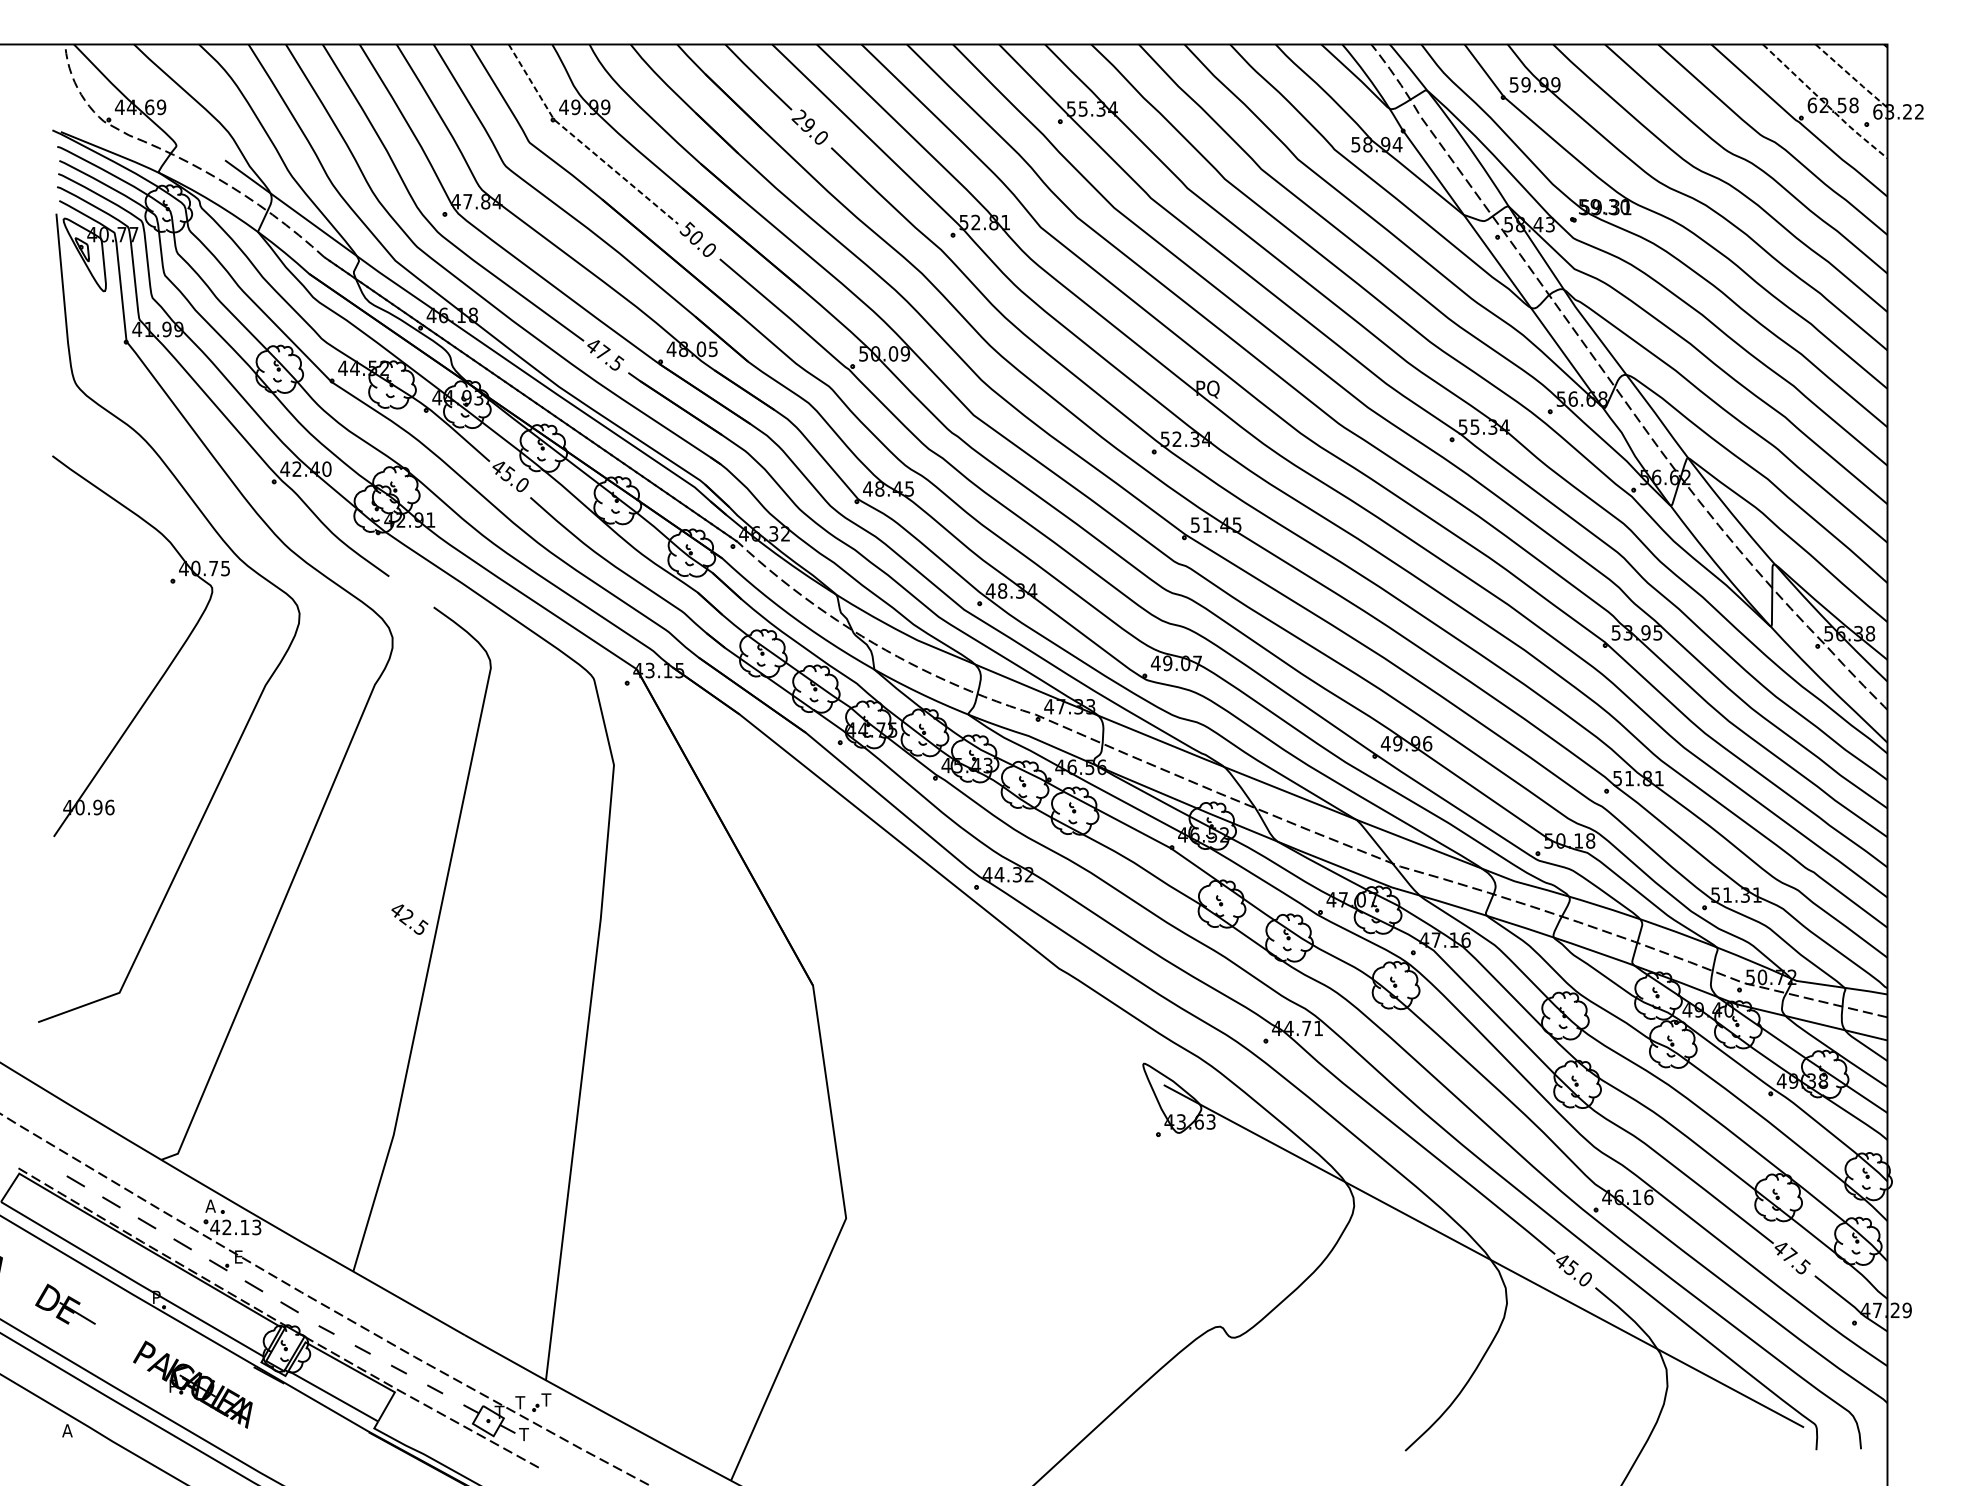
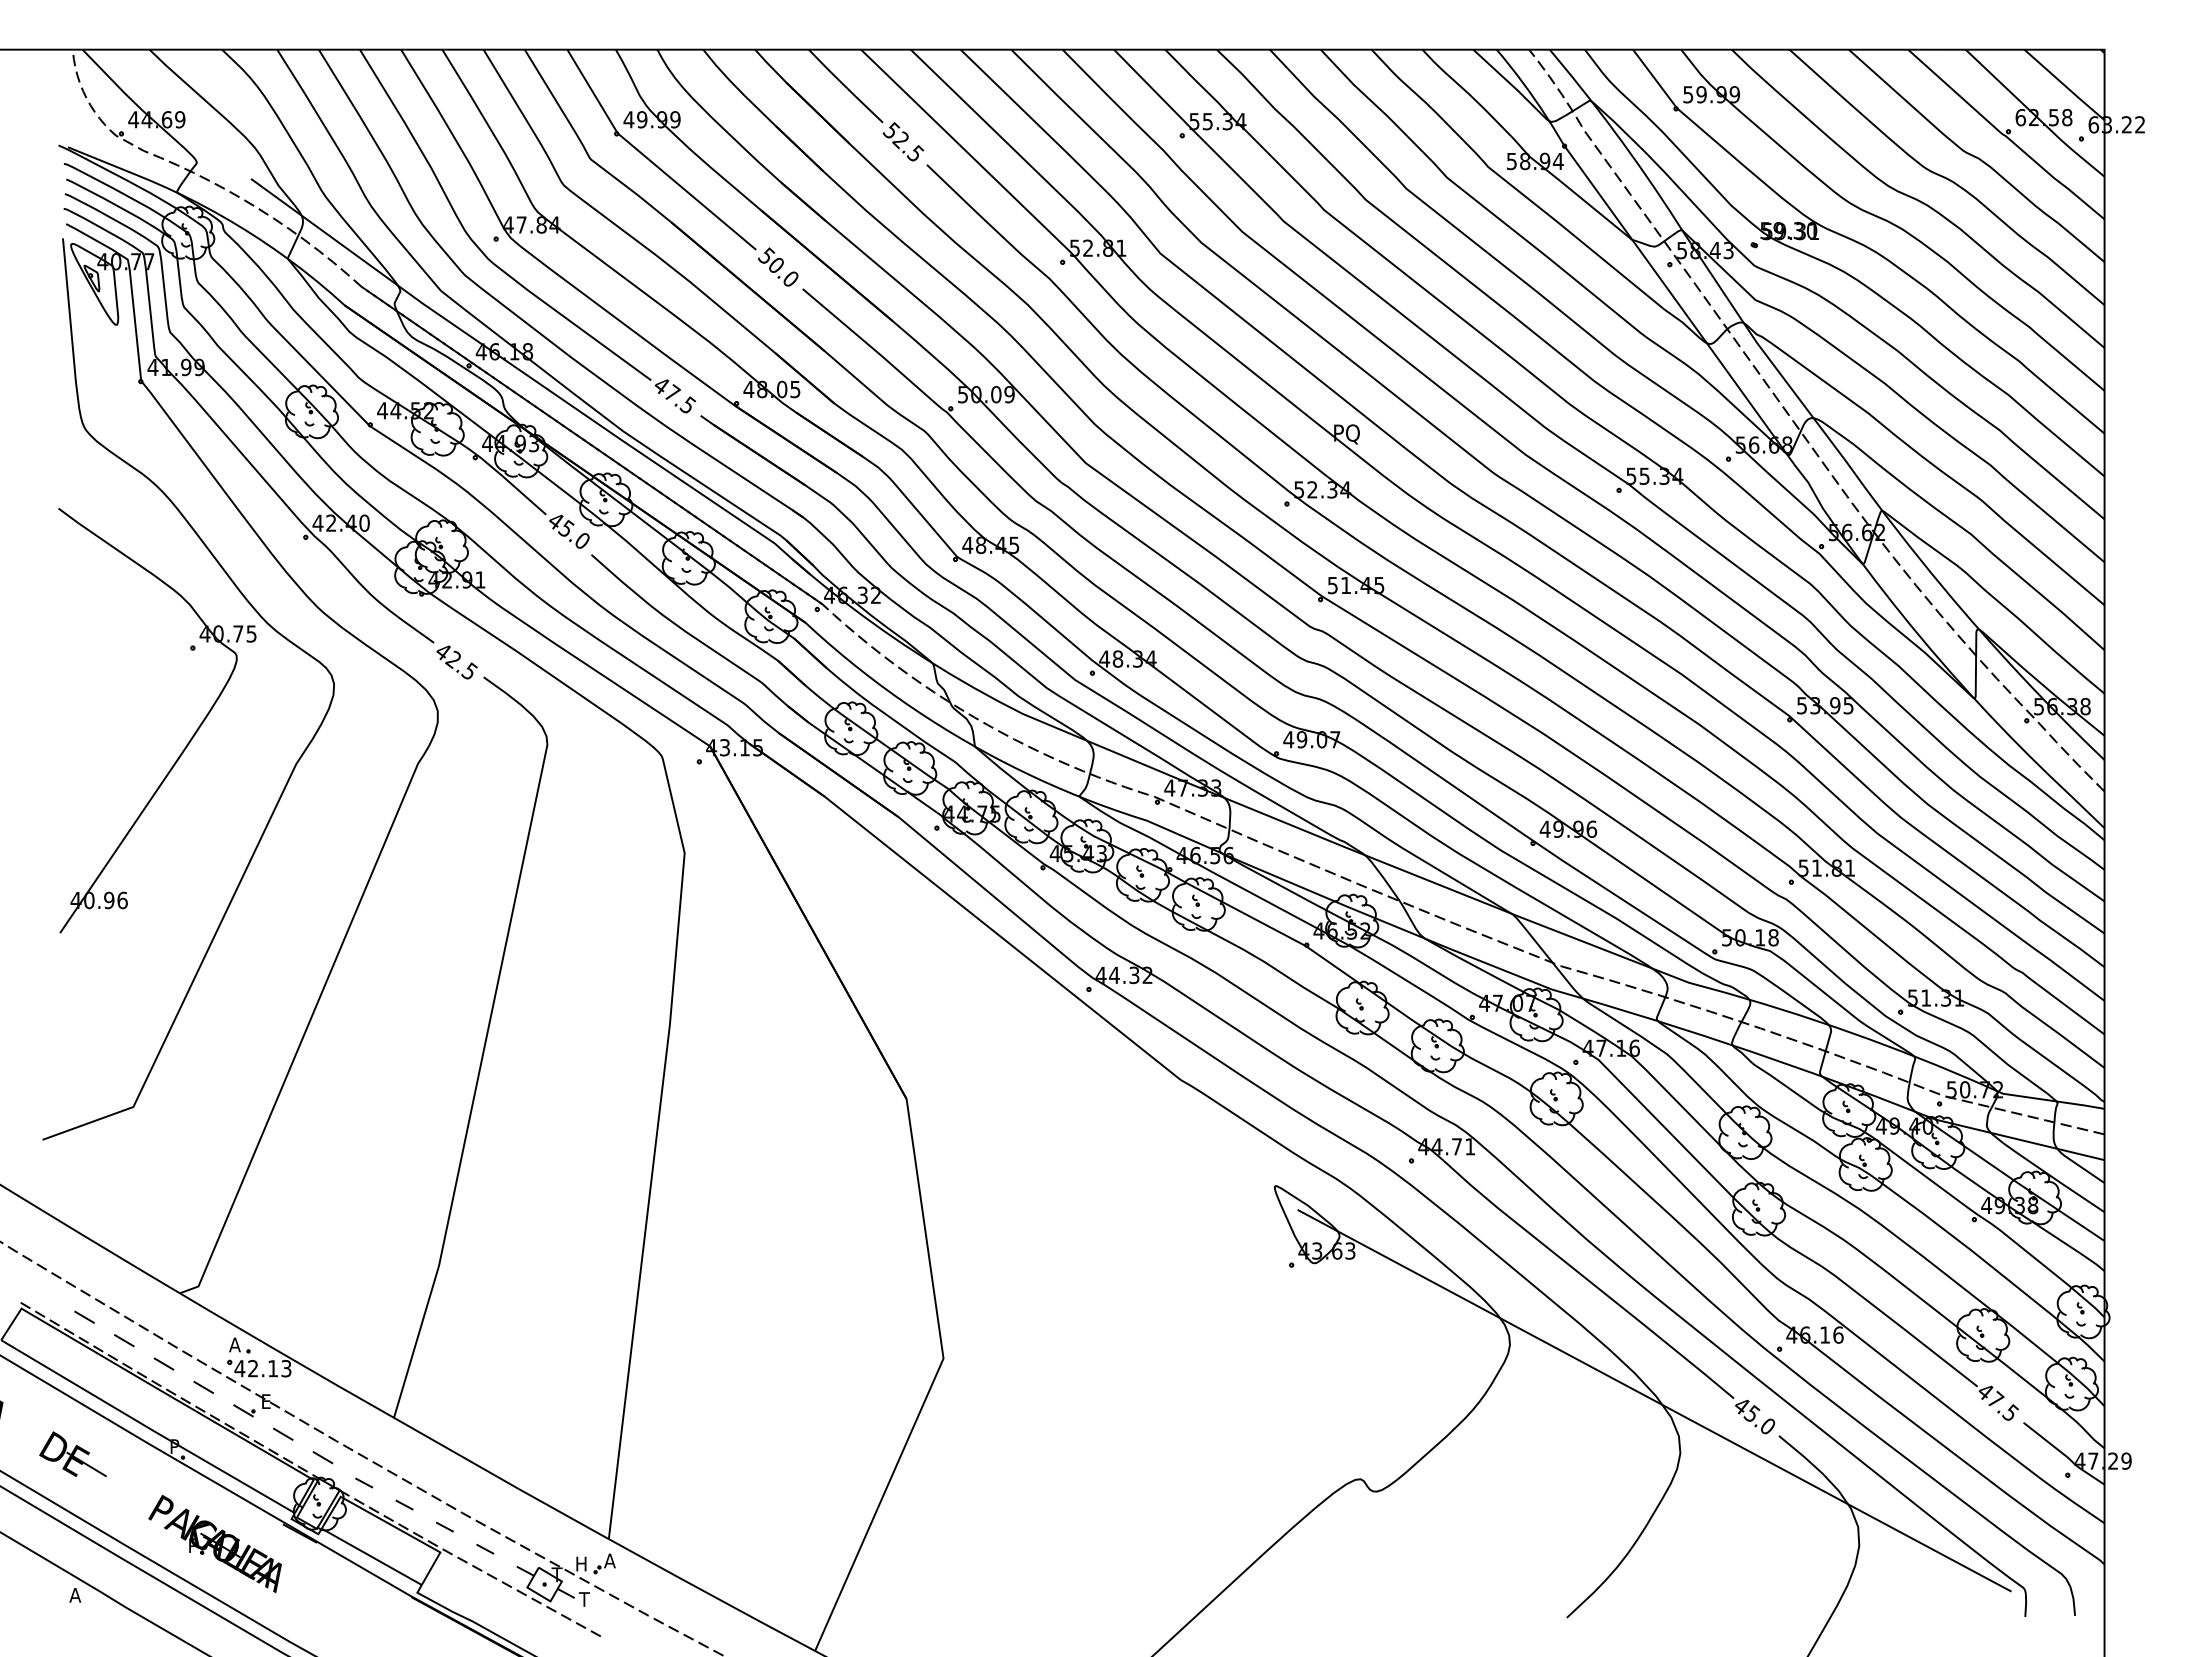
line: (1852, 76) -> (2065, 85), dashed -> solid
line: (1825, 103) -> (2035, 115), dashed -> solid
text: (810, 126) -> (903, 141), 29.0 -> 52.5
line: (582, 142) -> (649, 159), dashed -> solid
text: (409, 919) -> (456, 662), moved
text: (546, 1399) -> (609, 1560), T -> A
text: (520, 1402) -> (580, 1563), T -> H

